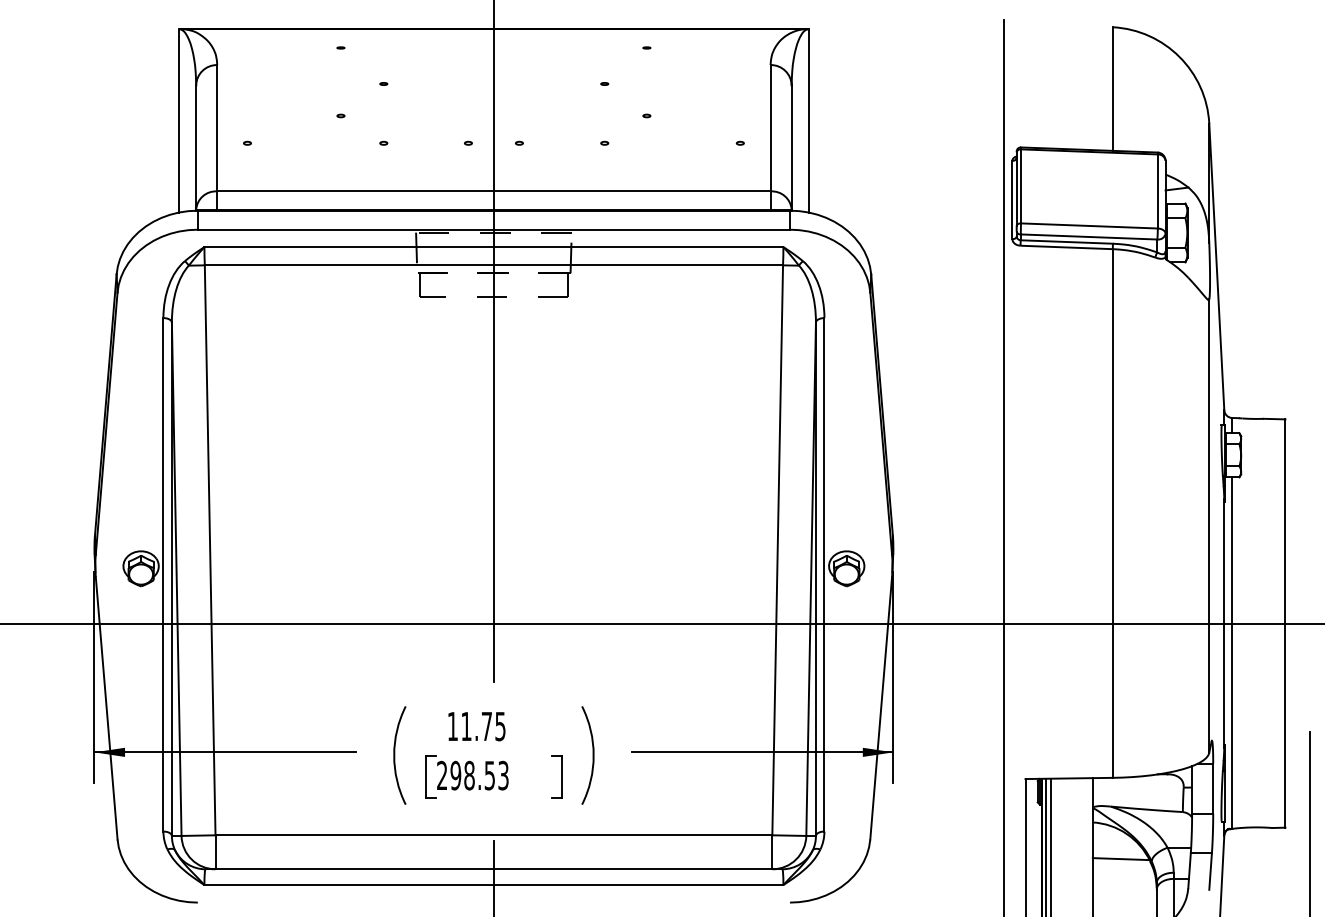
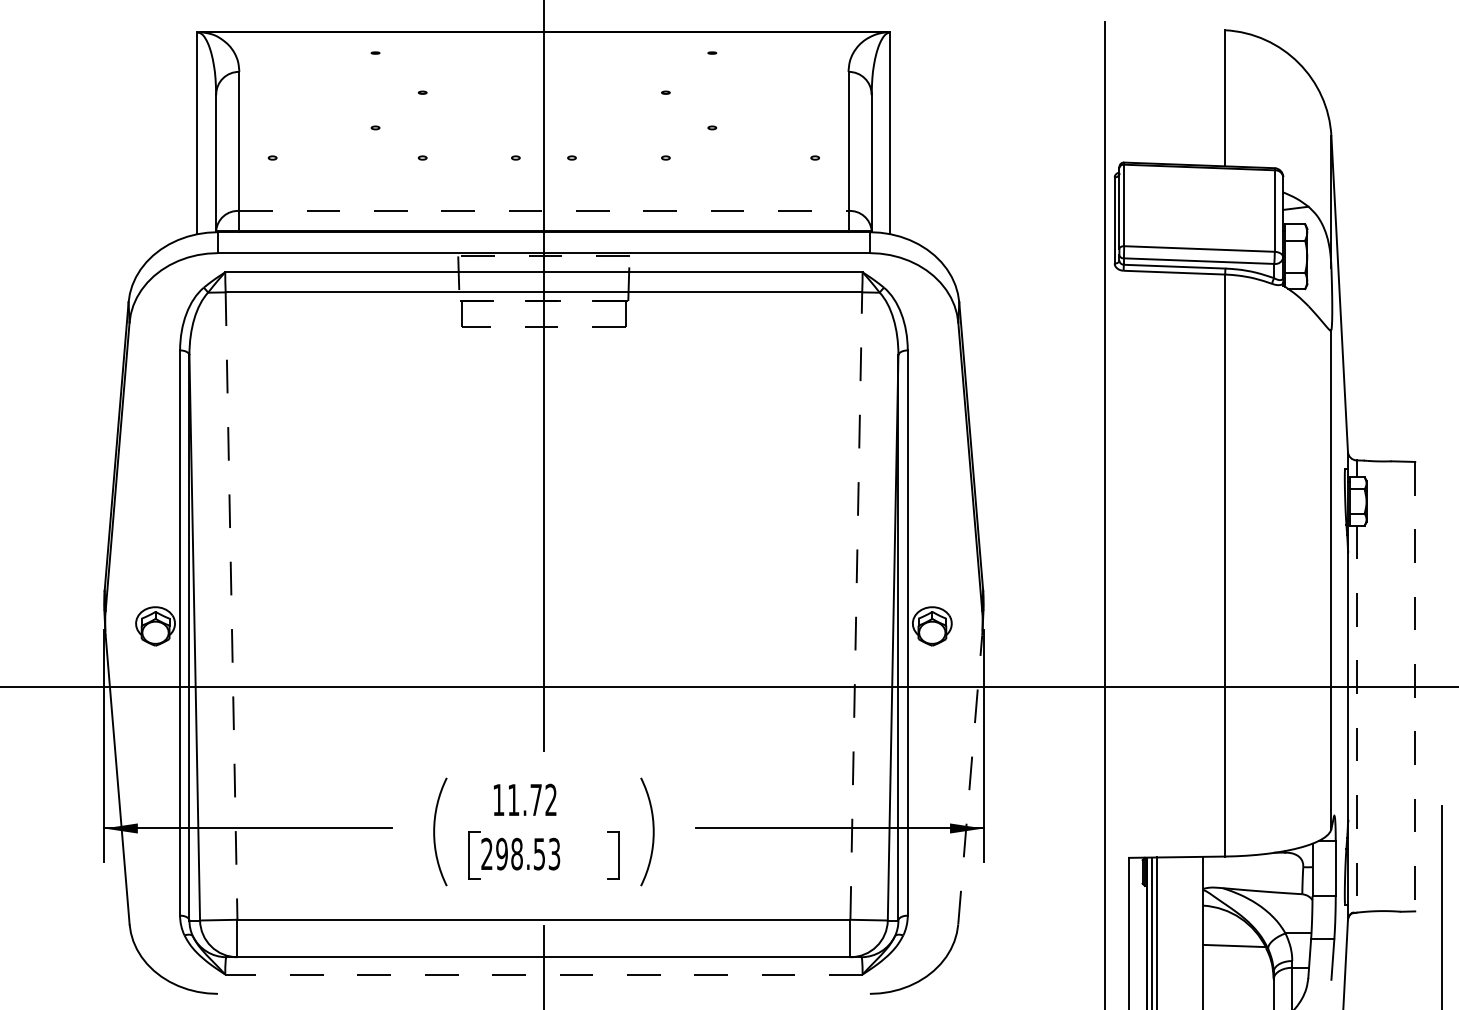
line: (493, 190) -> (543, 210), solid -> dashed
line: (210, 550) -> (231, 606), solid -> dashed
line: (777, 550) -> (856, 606), solid -> dashed
line: (1285, 623) -> (1415, 686), solid -> dashed
line: (1232, 653) -> (1356, 719), solid -> dashed
line: (881, 707) -> (970, 779), solid -> dashed
text: (499, 726) -> (550, 799), 11.75 -> 11.72
line: (493, 884) -> (543, 974), solid -> dashed

